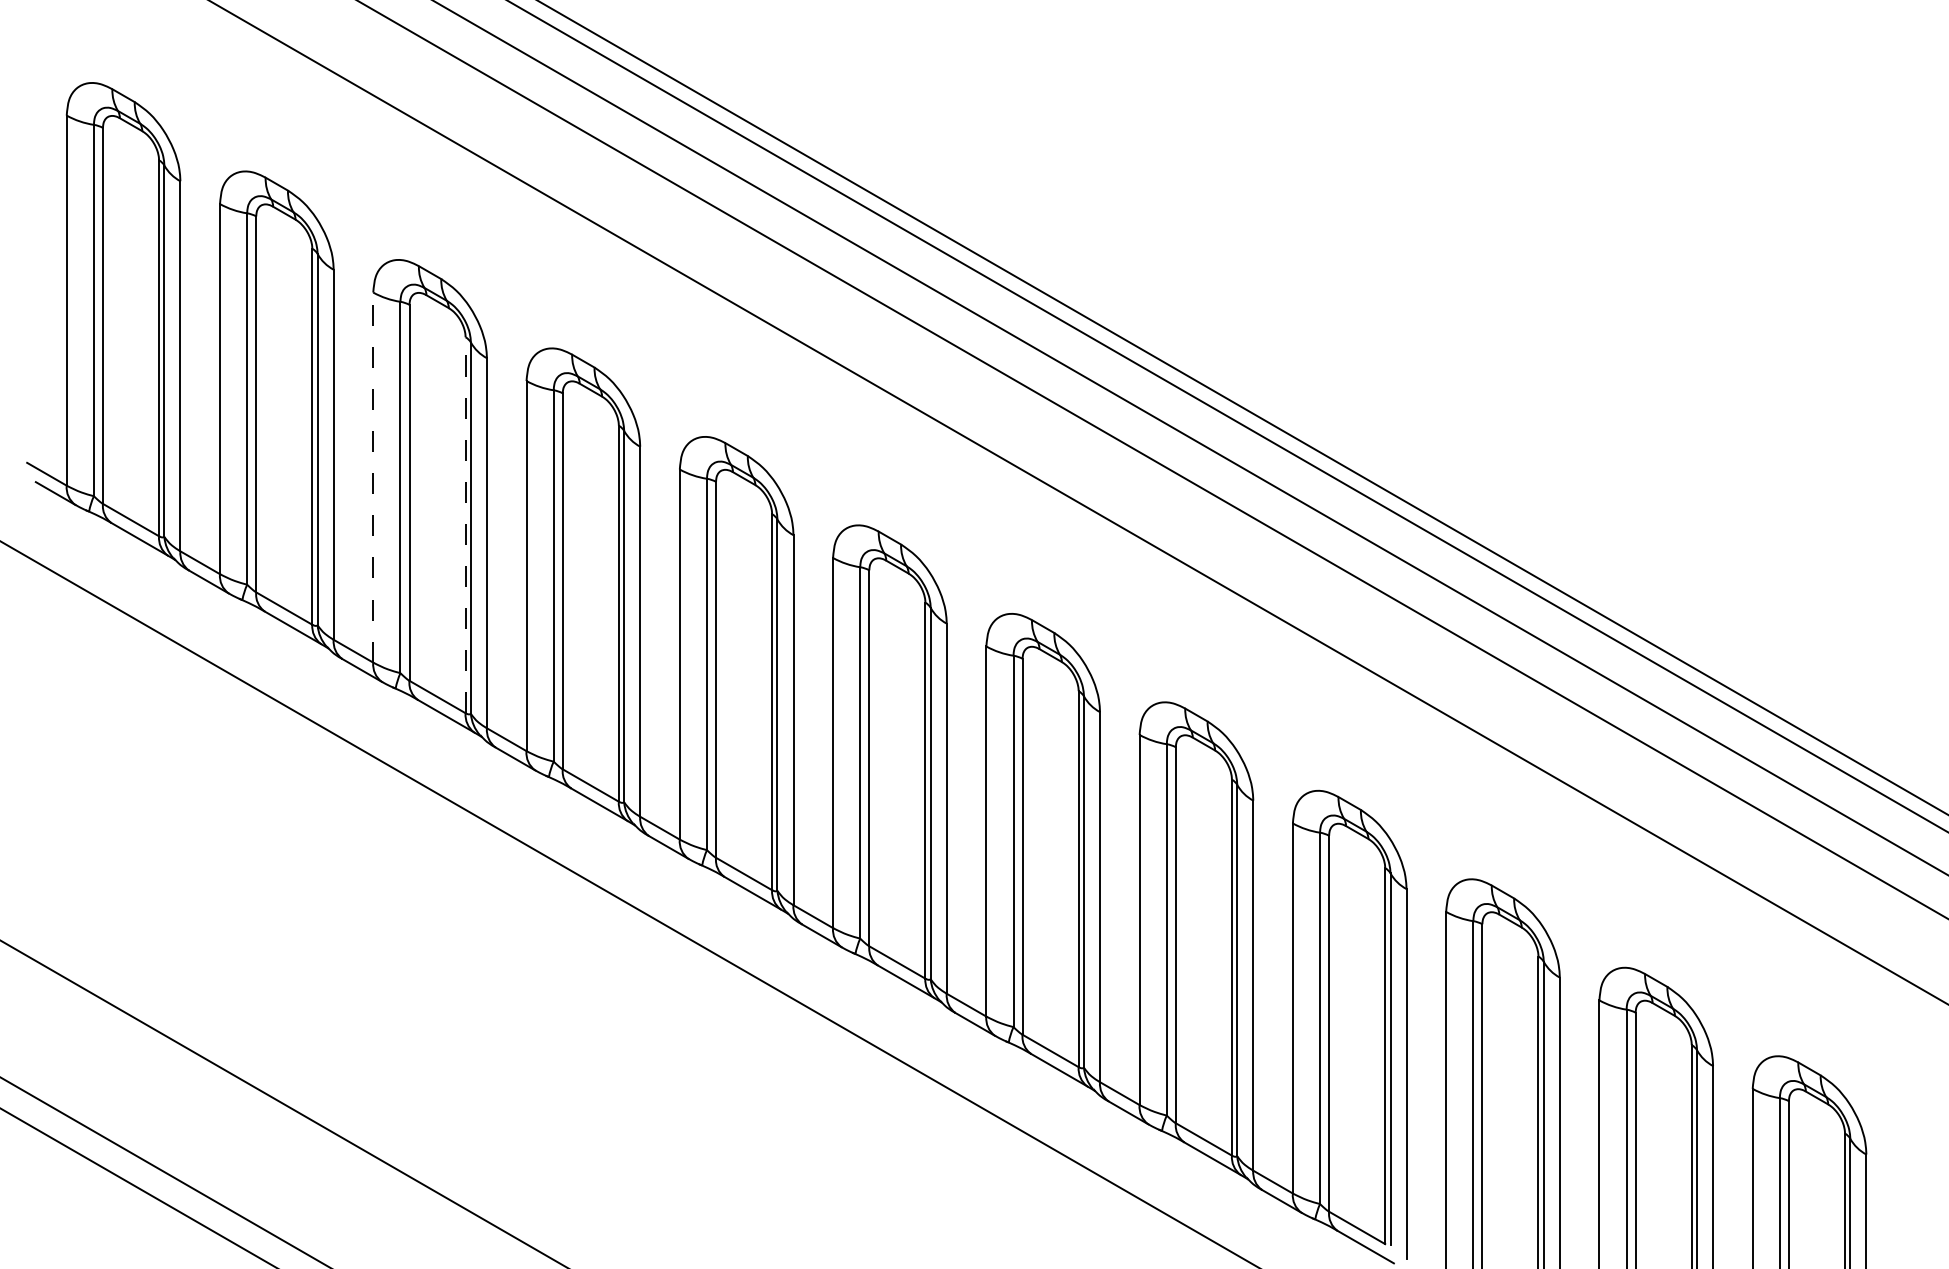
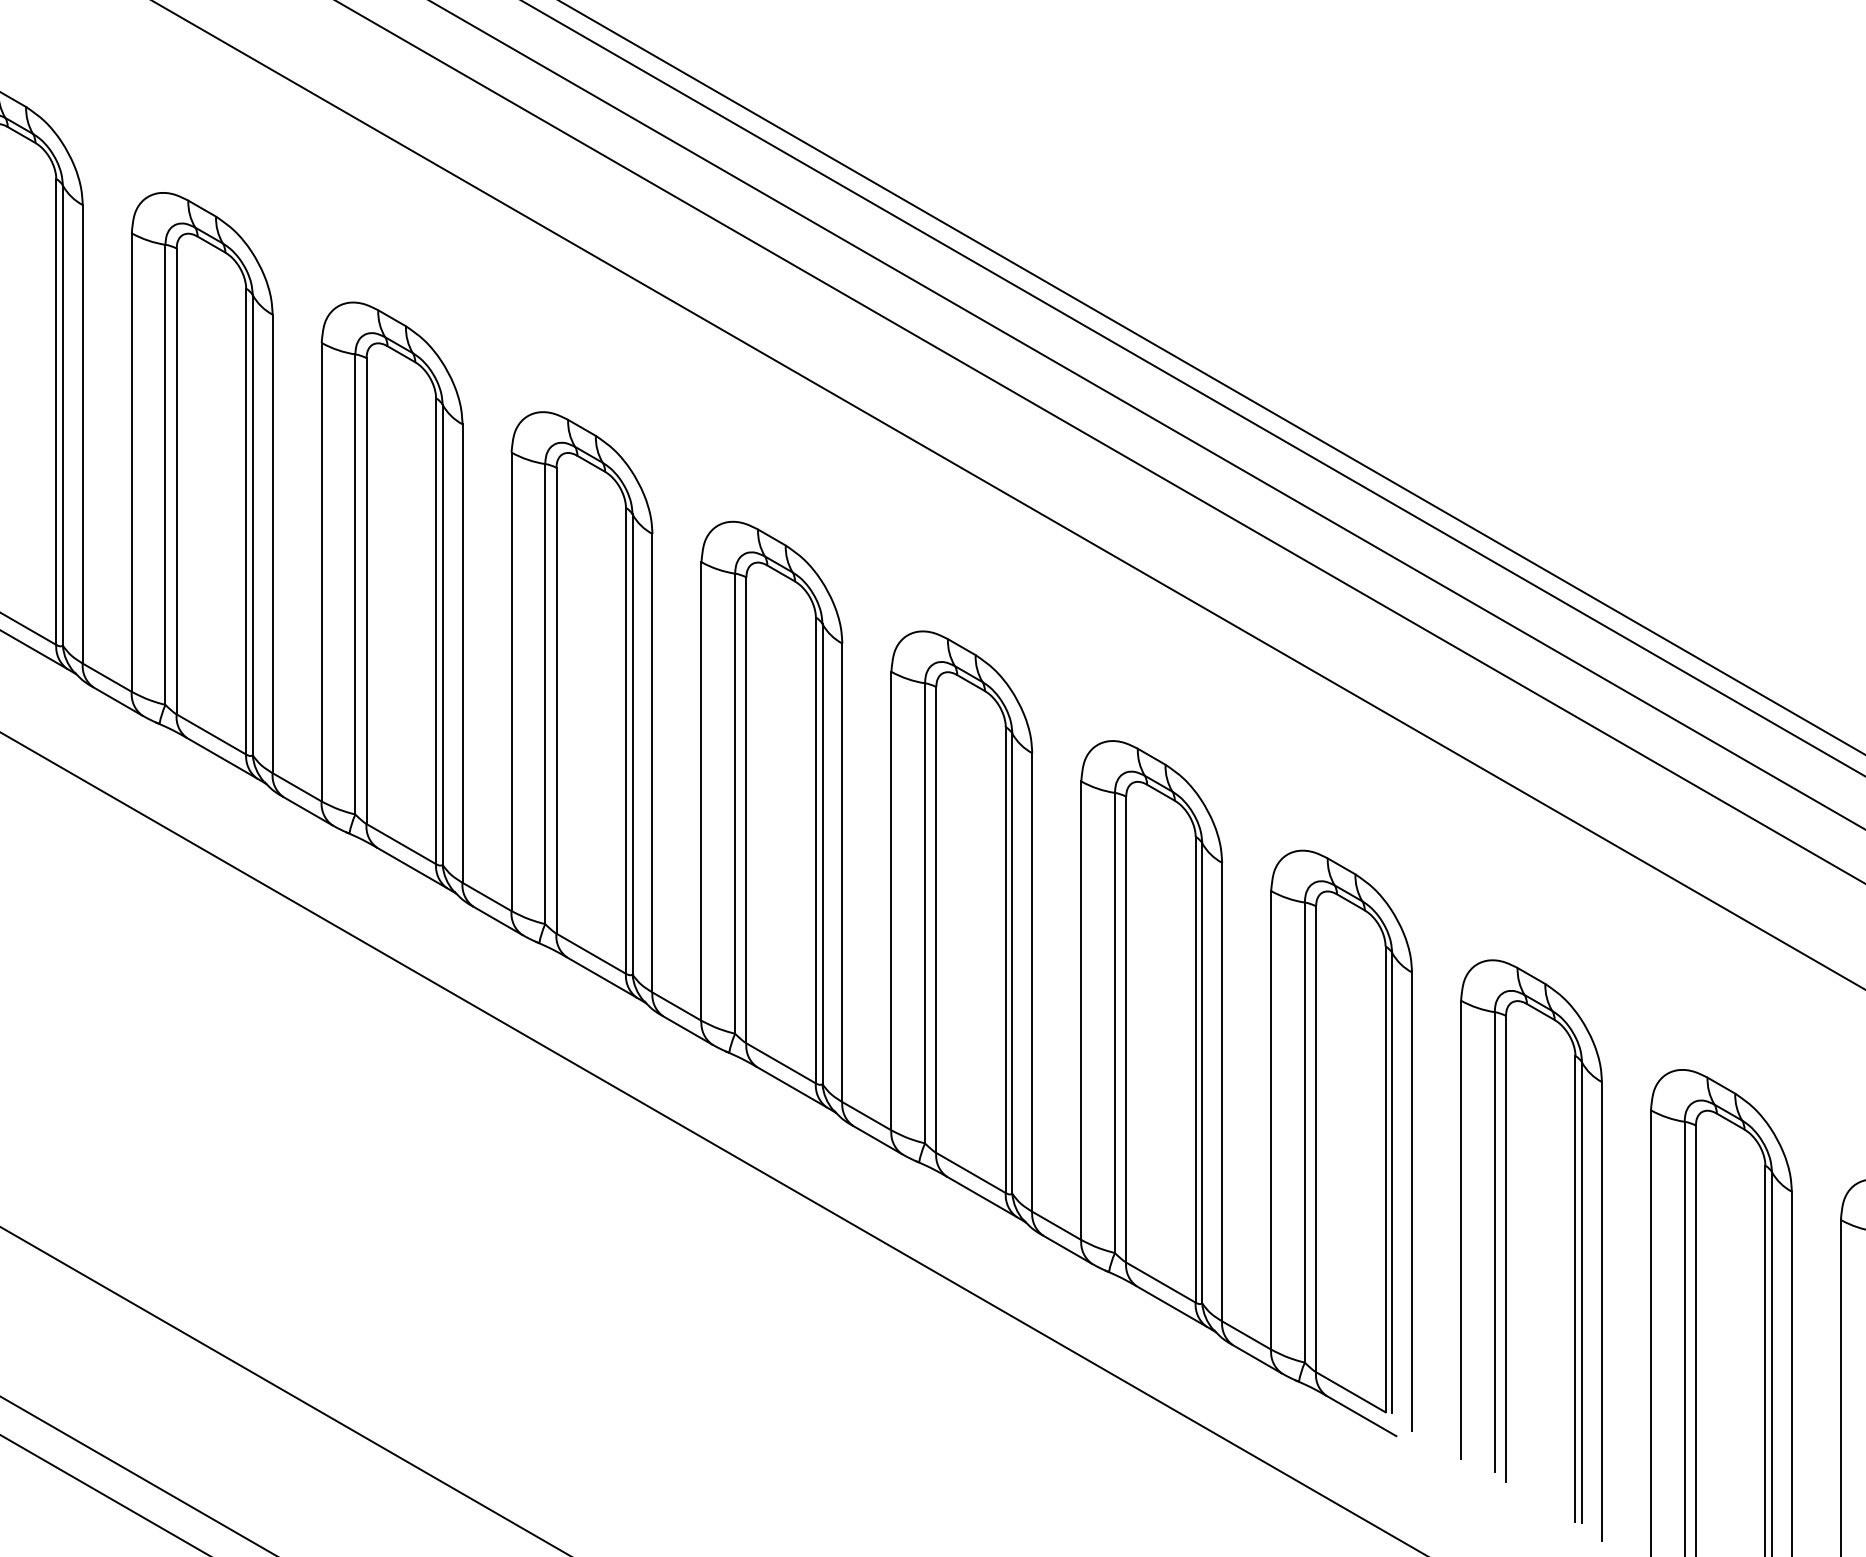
line: (373, 477) -> (132, 462), dashed -> solid
line: (465, 525) -> (246, 521), dashed -> solid

